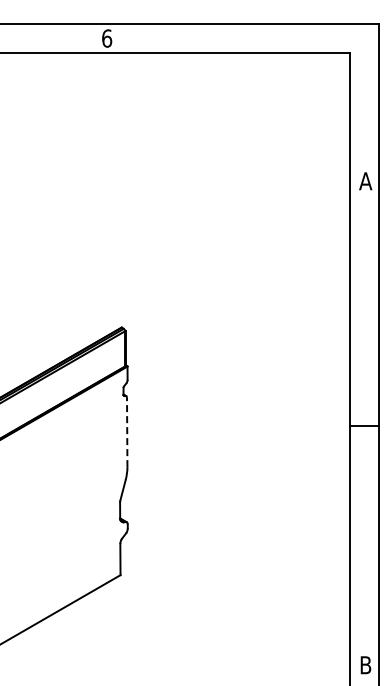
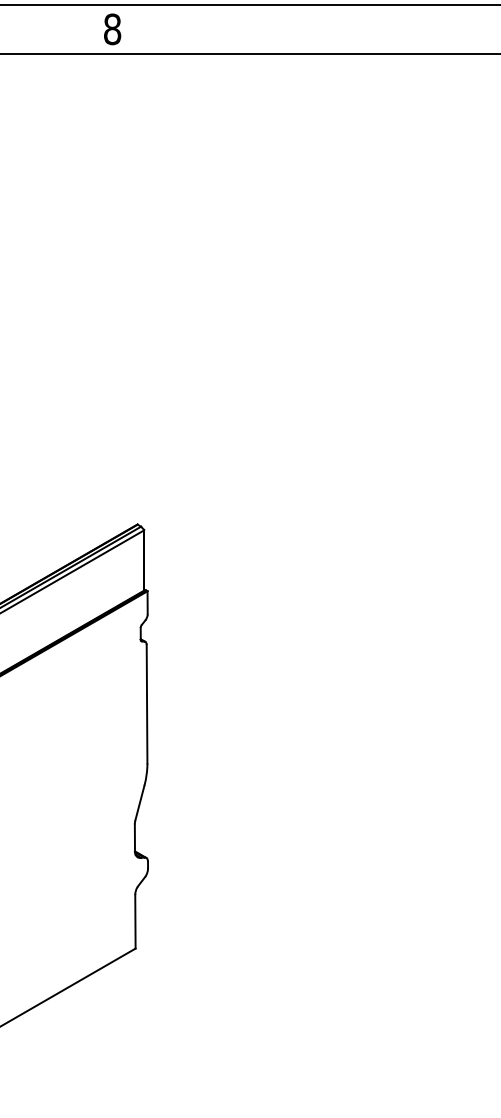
text: (107, 38) -> (113, 29), 6 -> 8
line: (127, 432) -> (147, 704), dashed -> solid

